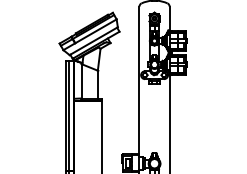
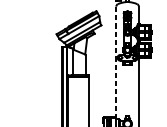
line: (139, 81) -> (116, 62), solid -> dashed

